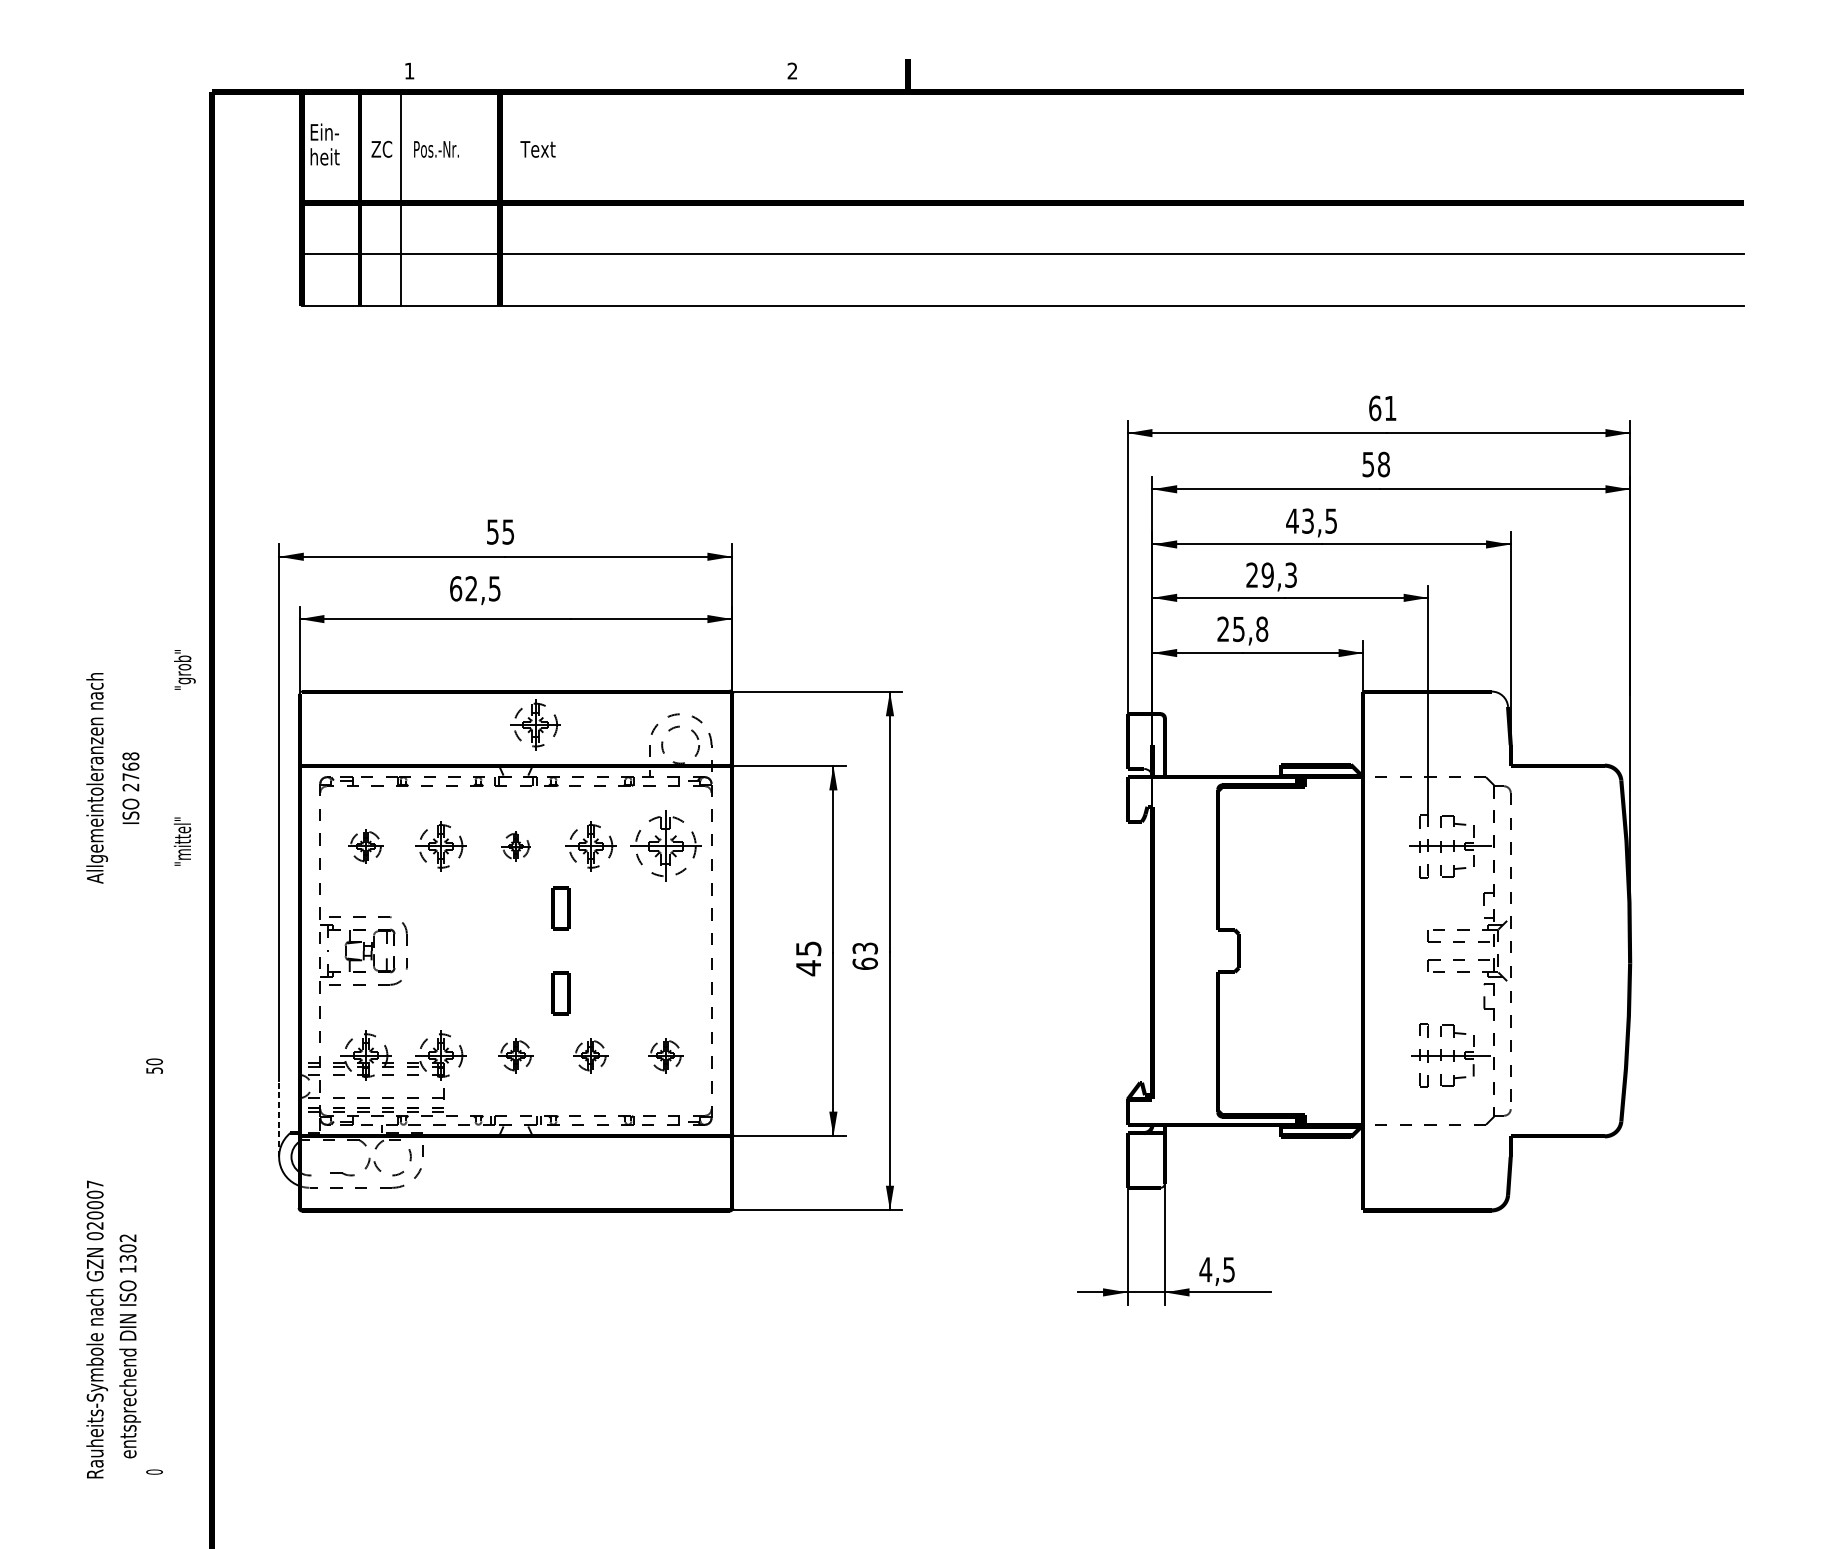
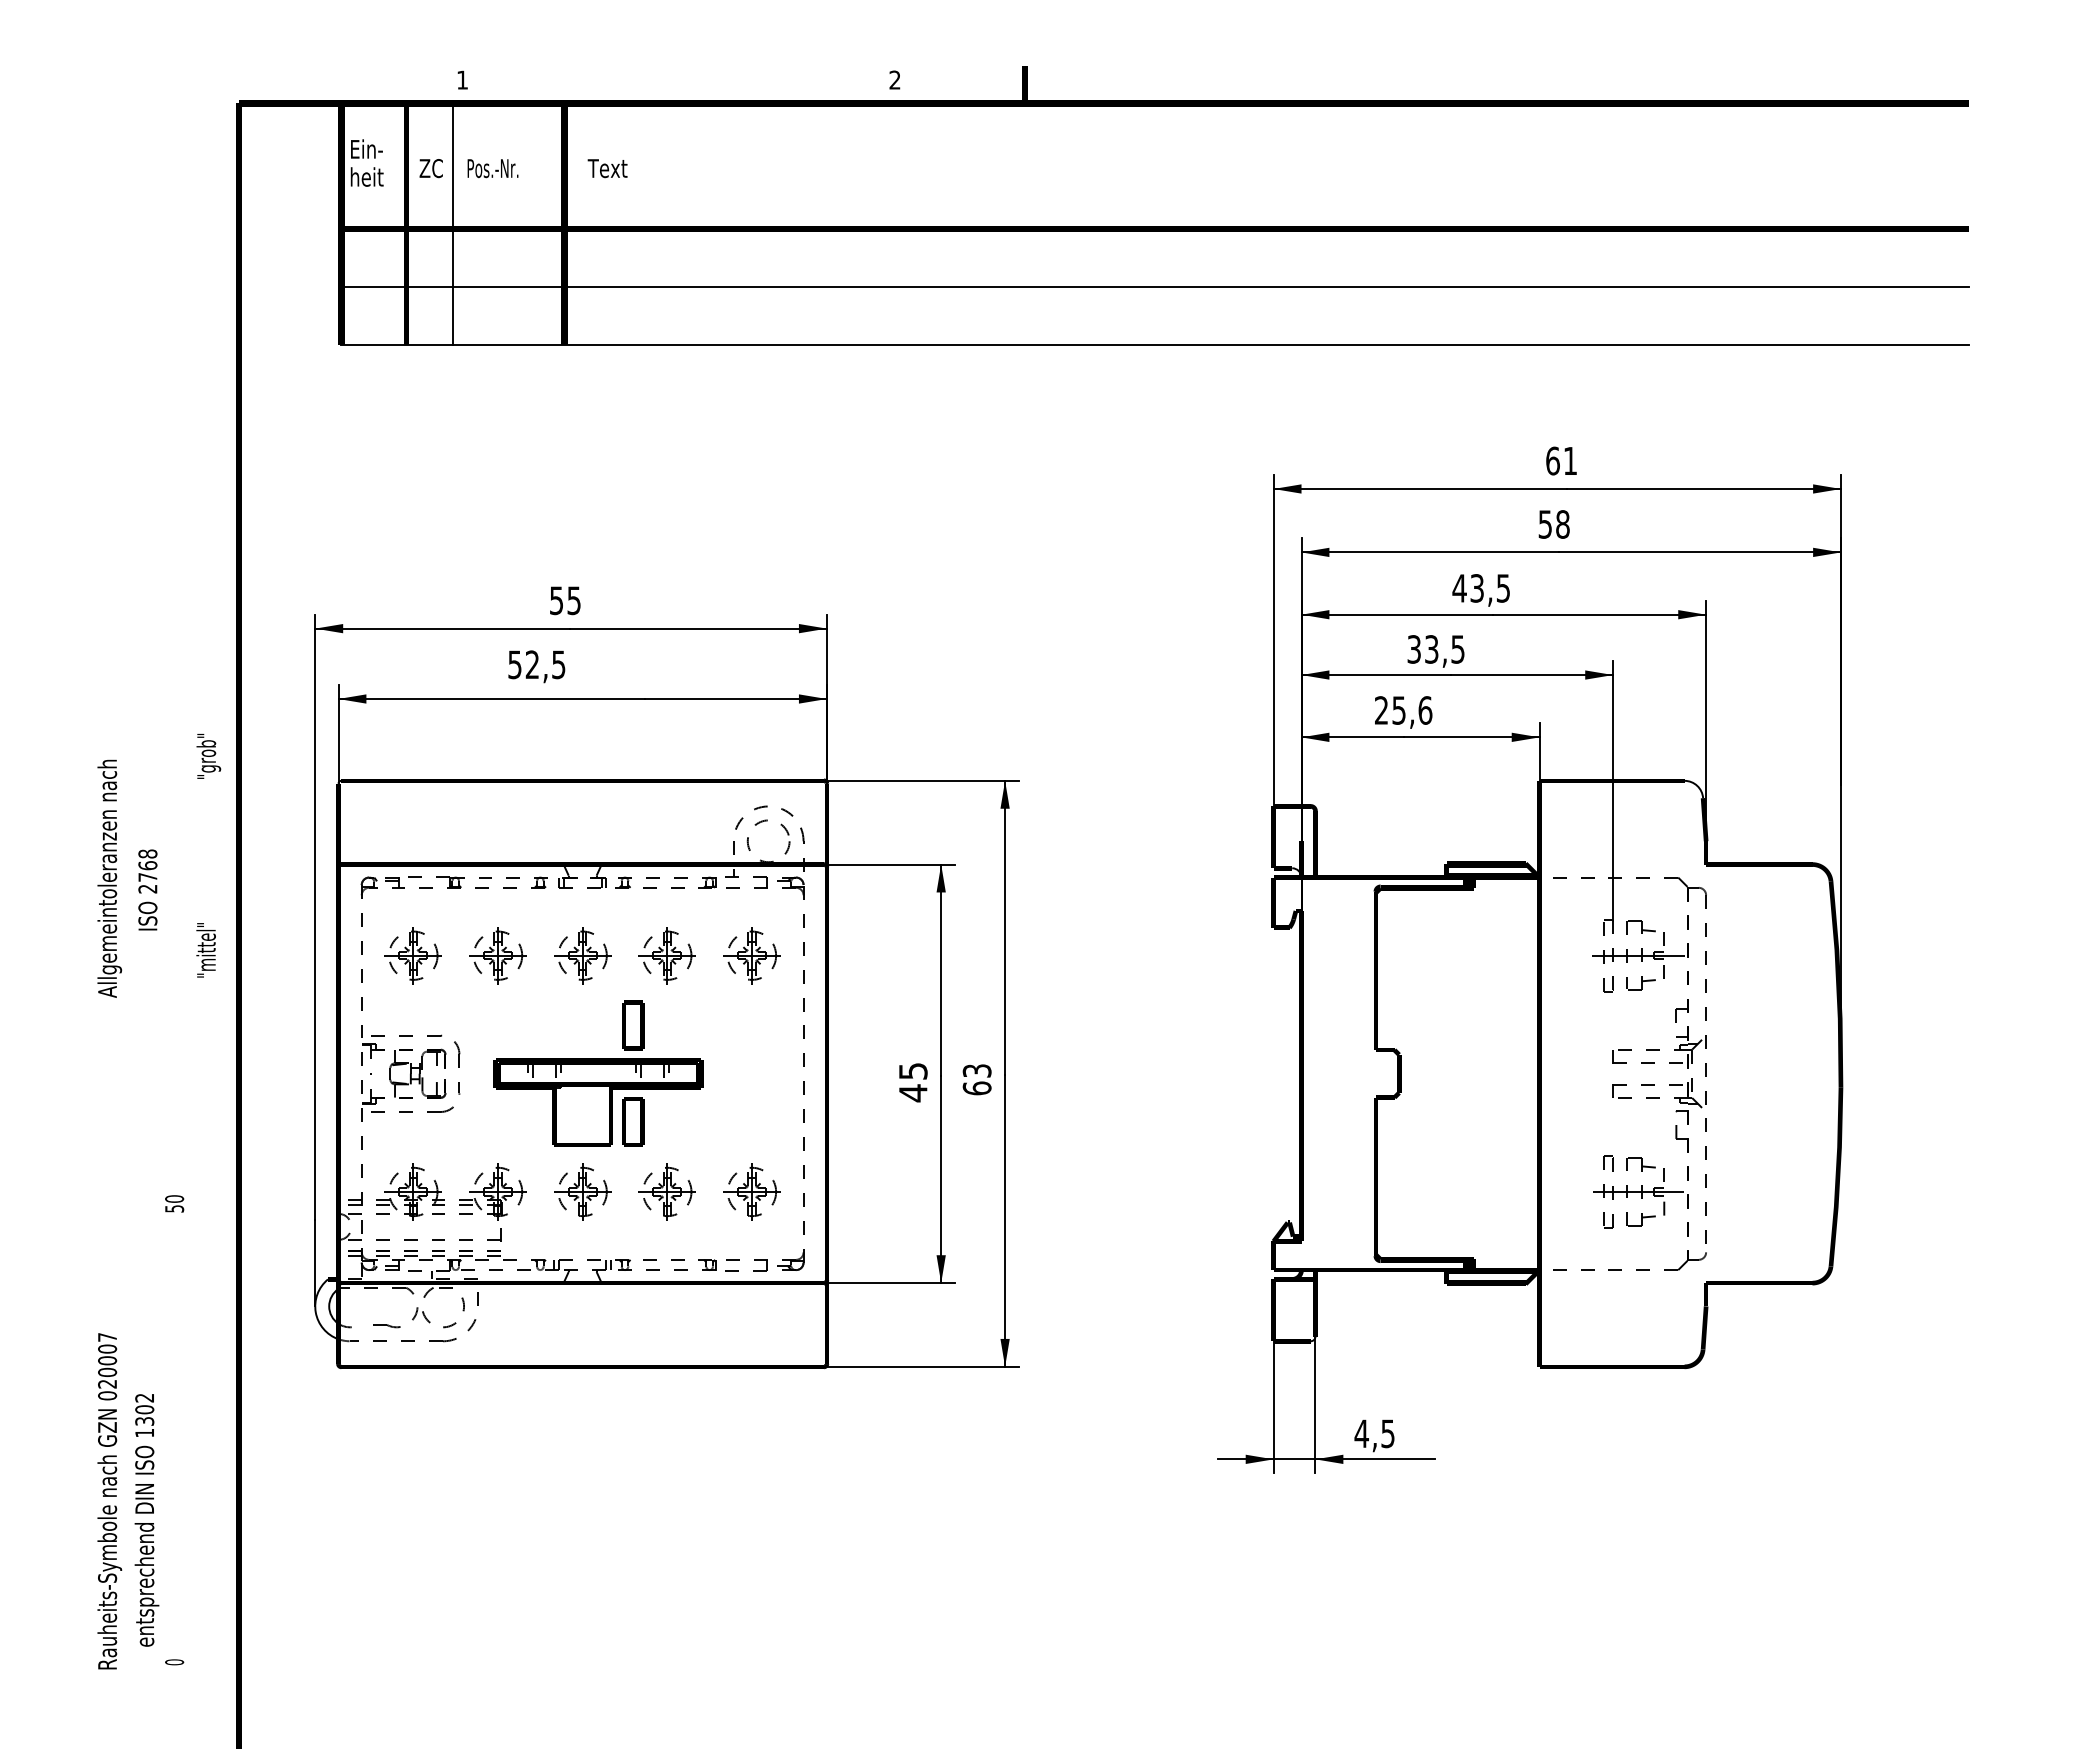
text: (1271, 575) -> (1435, 649), 29,3 -> 33,5
text: (456, 588) -> (515, 664), 62,5 -> 52,5
text: (1262, 629) -> (1425, 710), 25,8 -> 25,6
part: (535, 724) -> (604, 818), removed
part: (365, 846) -> (412, 955), size x1.43
part: (515, 846) -> (582, 955), size x1.67
part: (665, 846) -> (751, 955), size x0.71
part: (529, 976) -> (598, 1102), added
part: (515, 1055) -> (582, 1191), size x1.43
part: (590, 1055) -> (666, 1191), size x1.43
part: (665, 1055) -> (751, 1191), size x1.43
line: (279, 1118) -> (315, 1262), dashed -> solid

